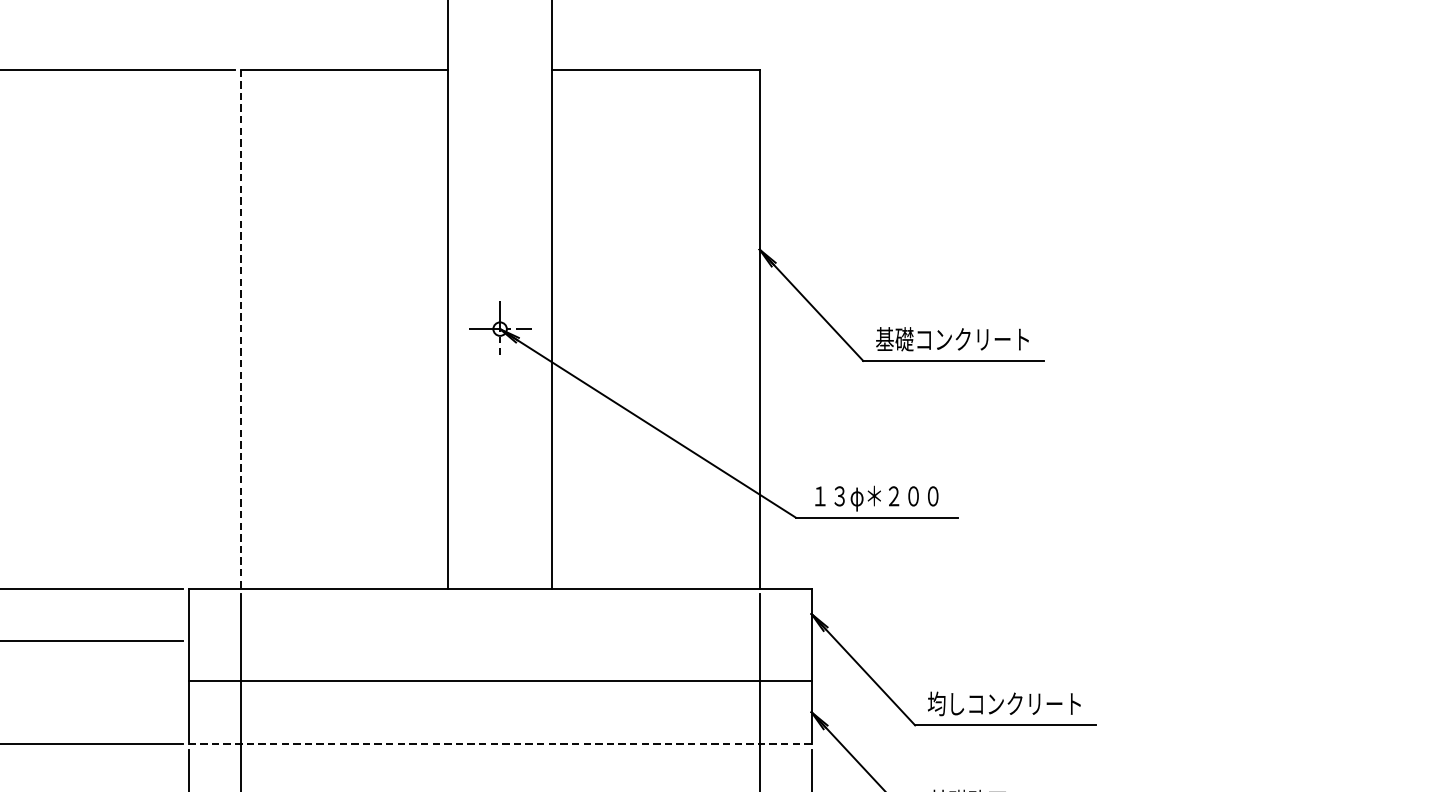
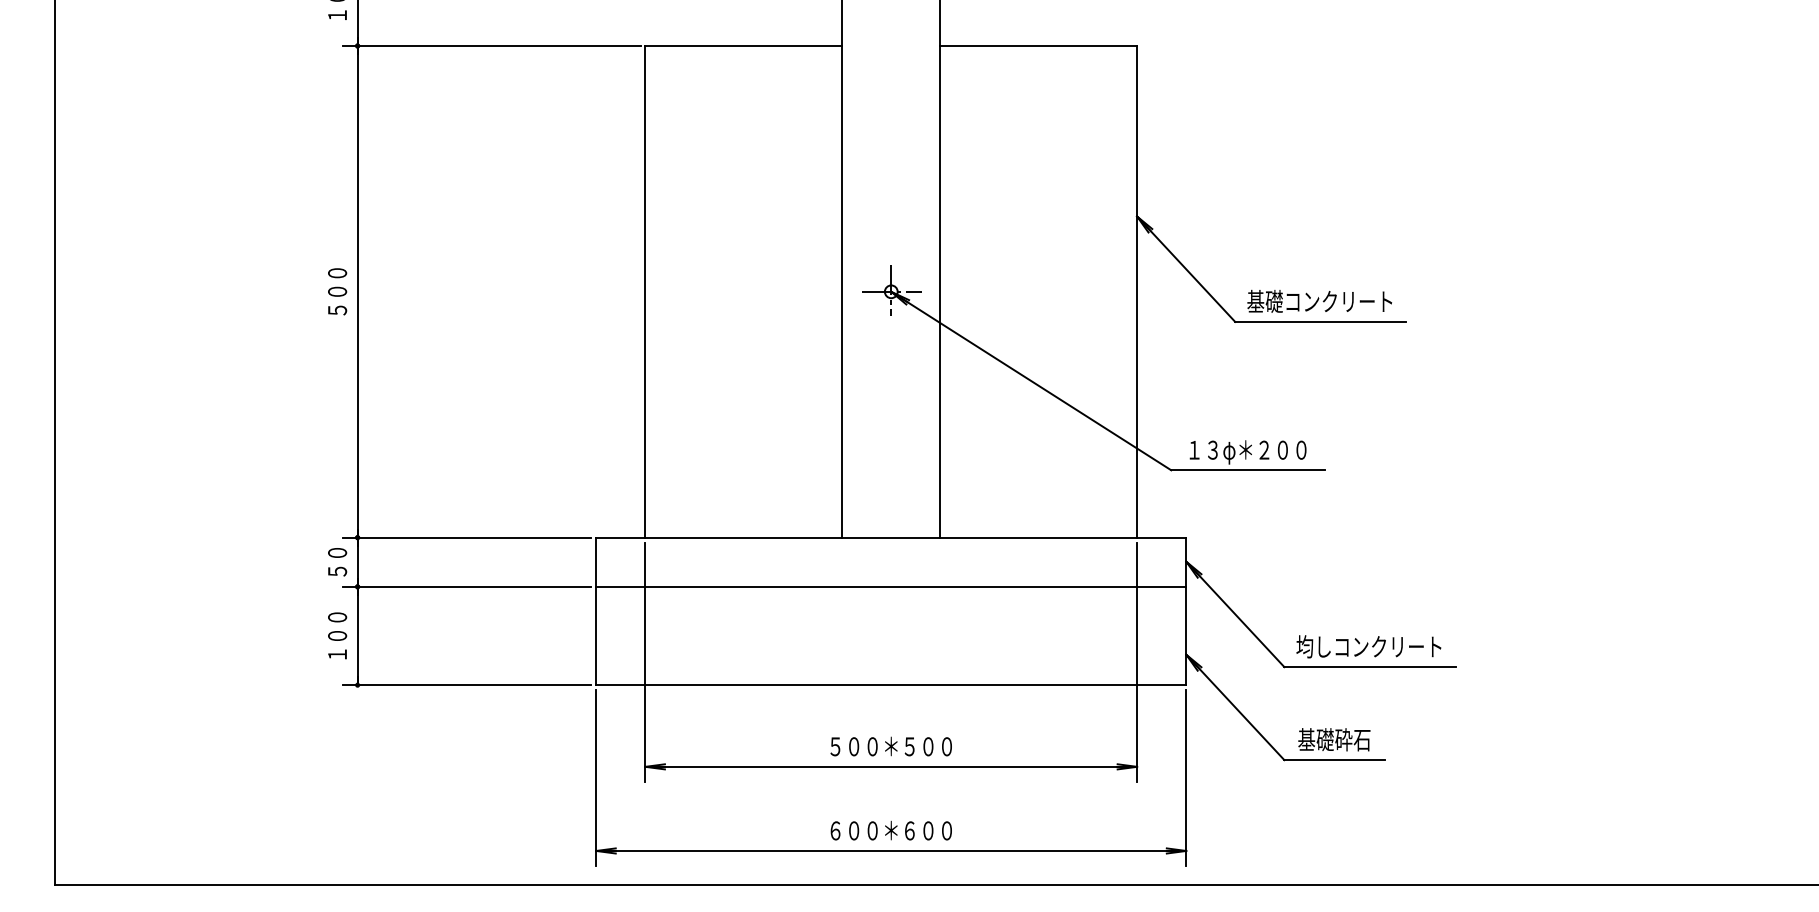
line: (240, 328) -> (645, 291), dashed -> solid
line: (500, 680) -> (891, 586), moved
line: (500, 744) -> (891, 685), dashed -> solid

